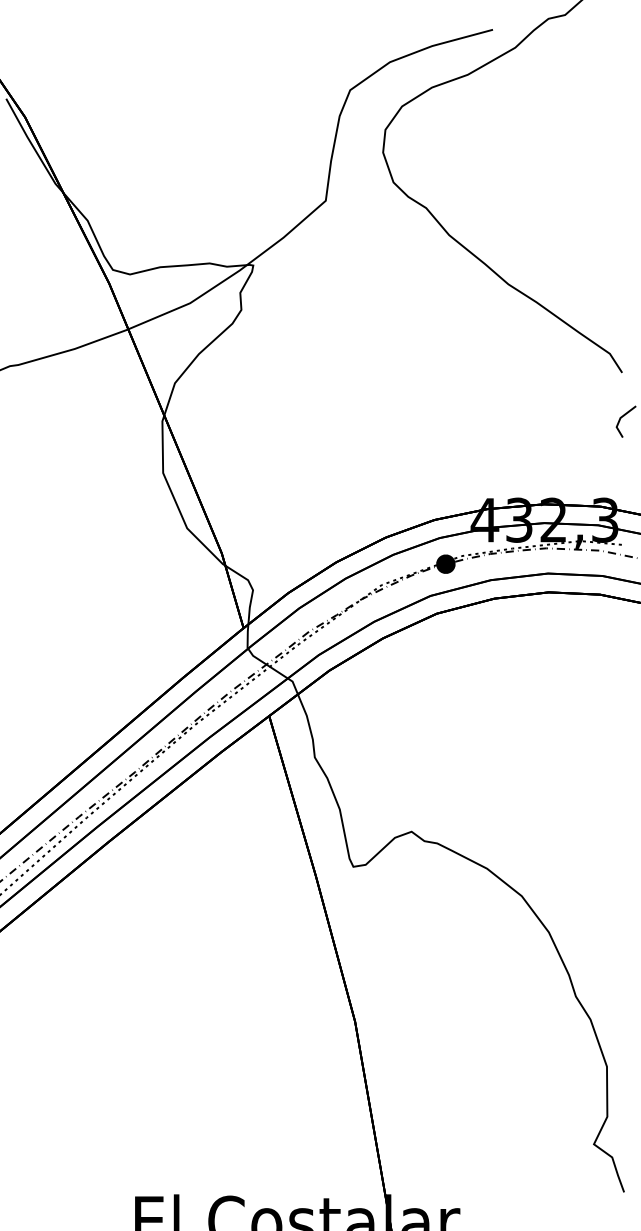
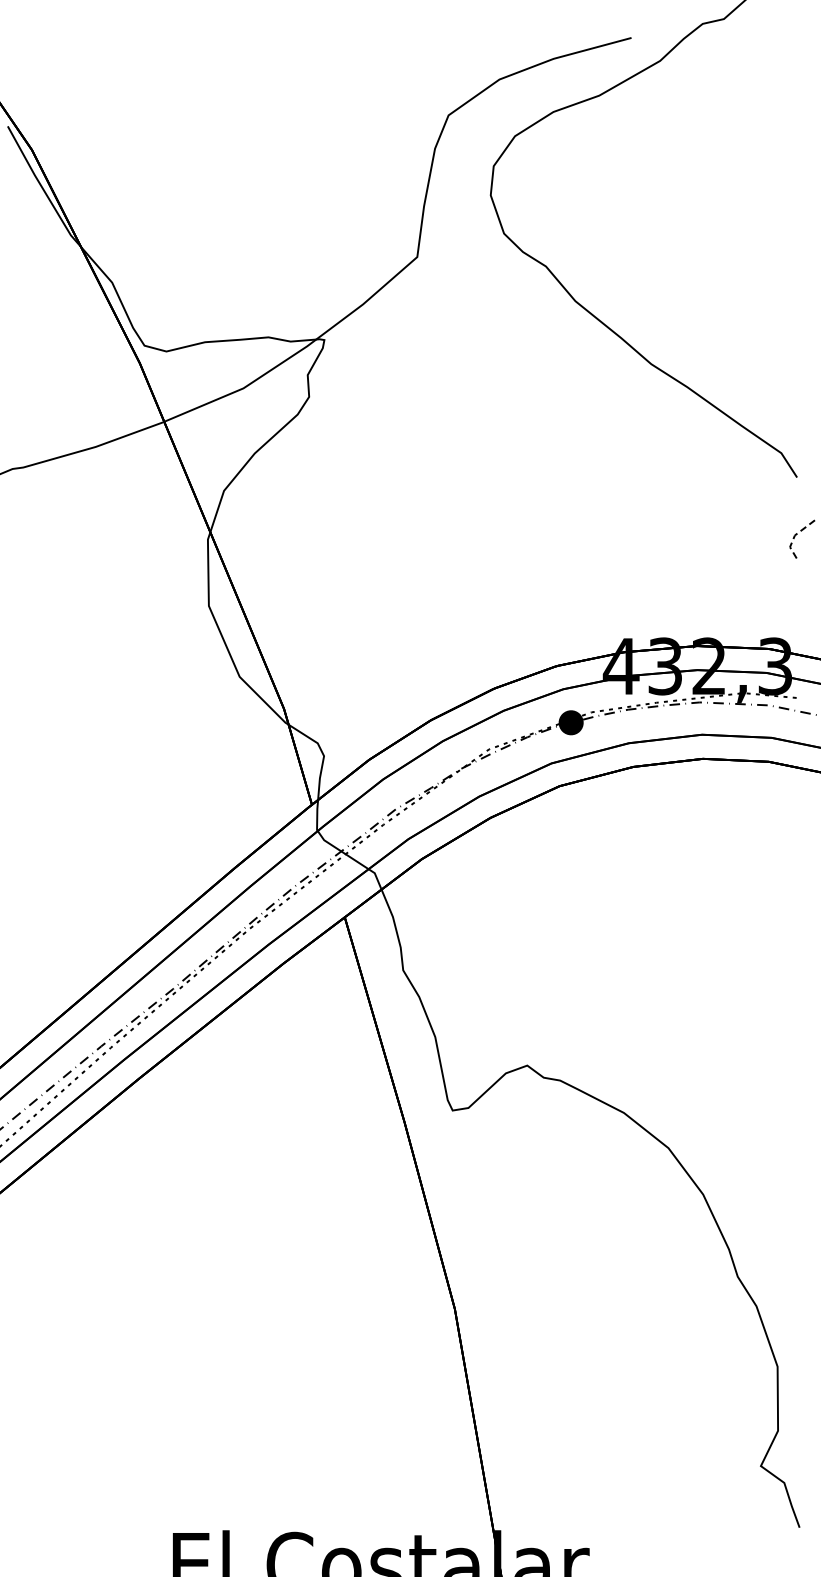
line: (620, 419) -> (794, 537), solid -> dashed

